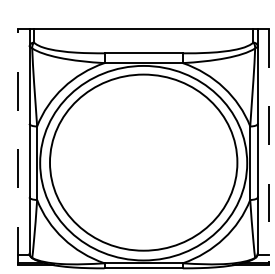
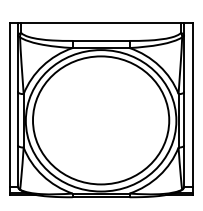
line: (17, 147) -> (9, 109), dashed -> solid
line: (269, 147) -> (192, 109), dashed -> solid

